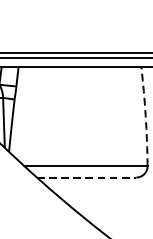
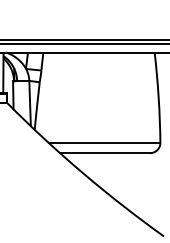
arc: (145, 116) -> (158, 97), dashed -> solid
line: (87, 177) -> (105, 153), dashed -> solid

